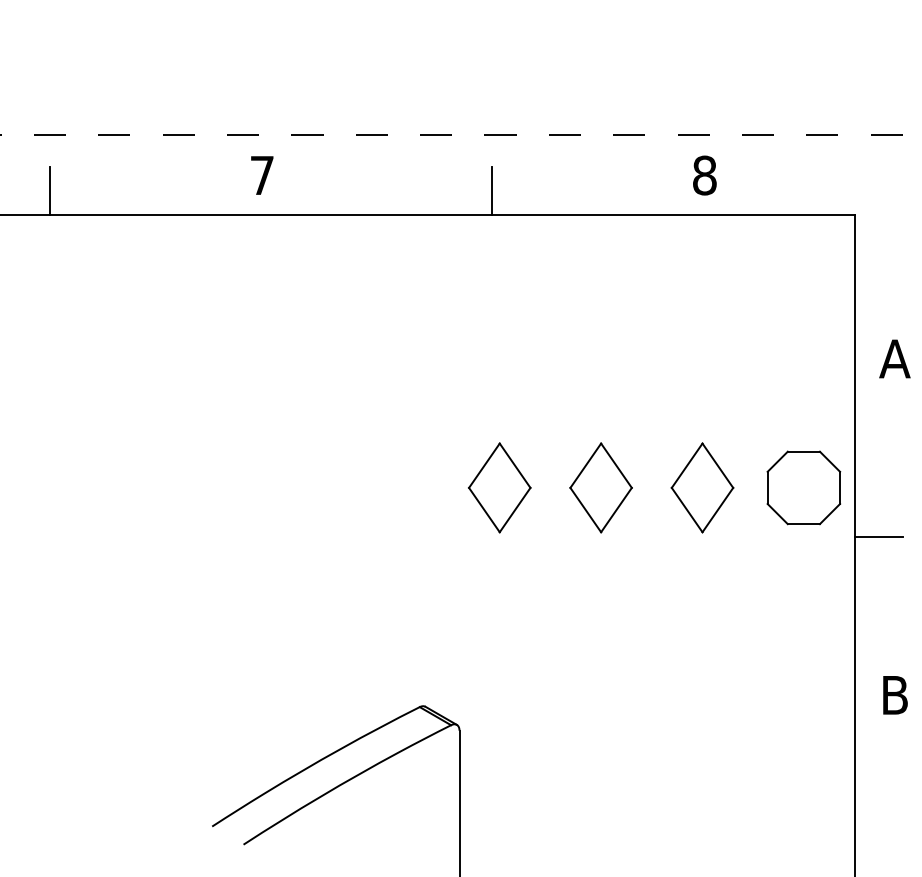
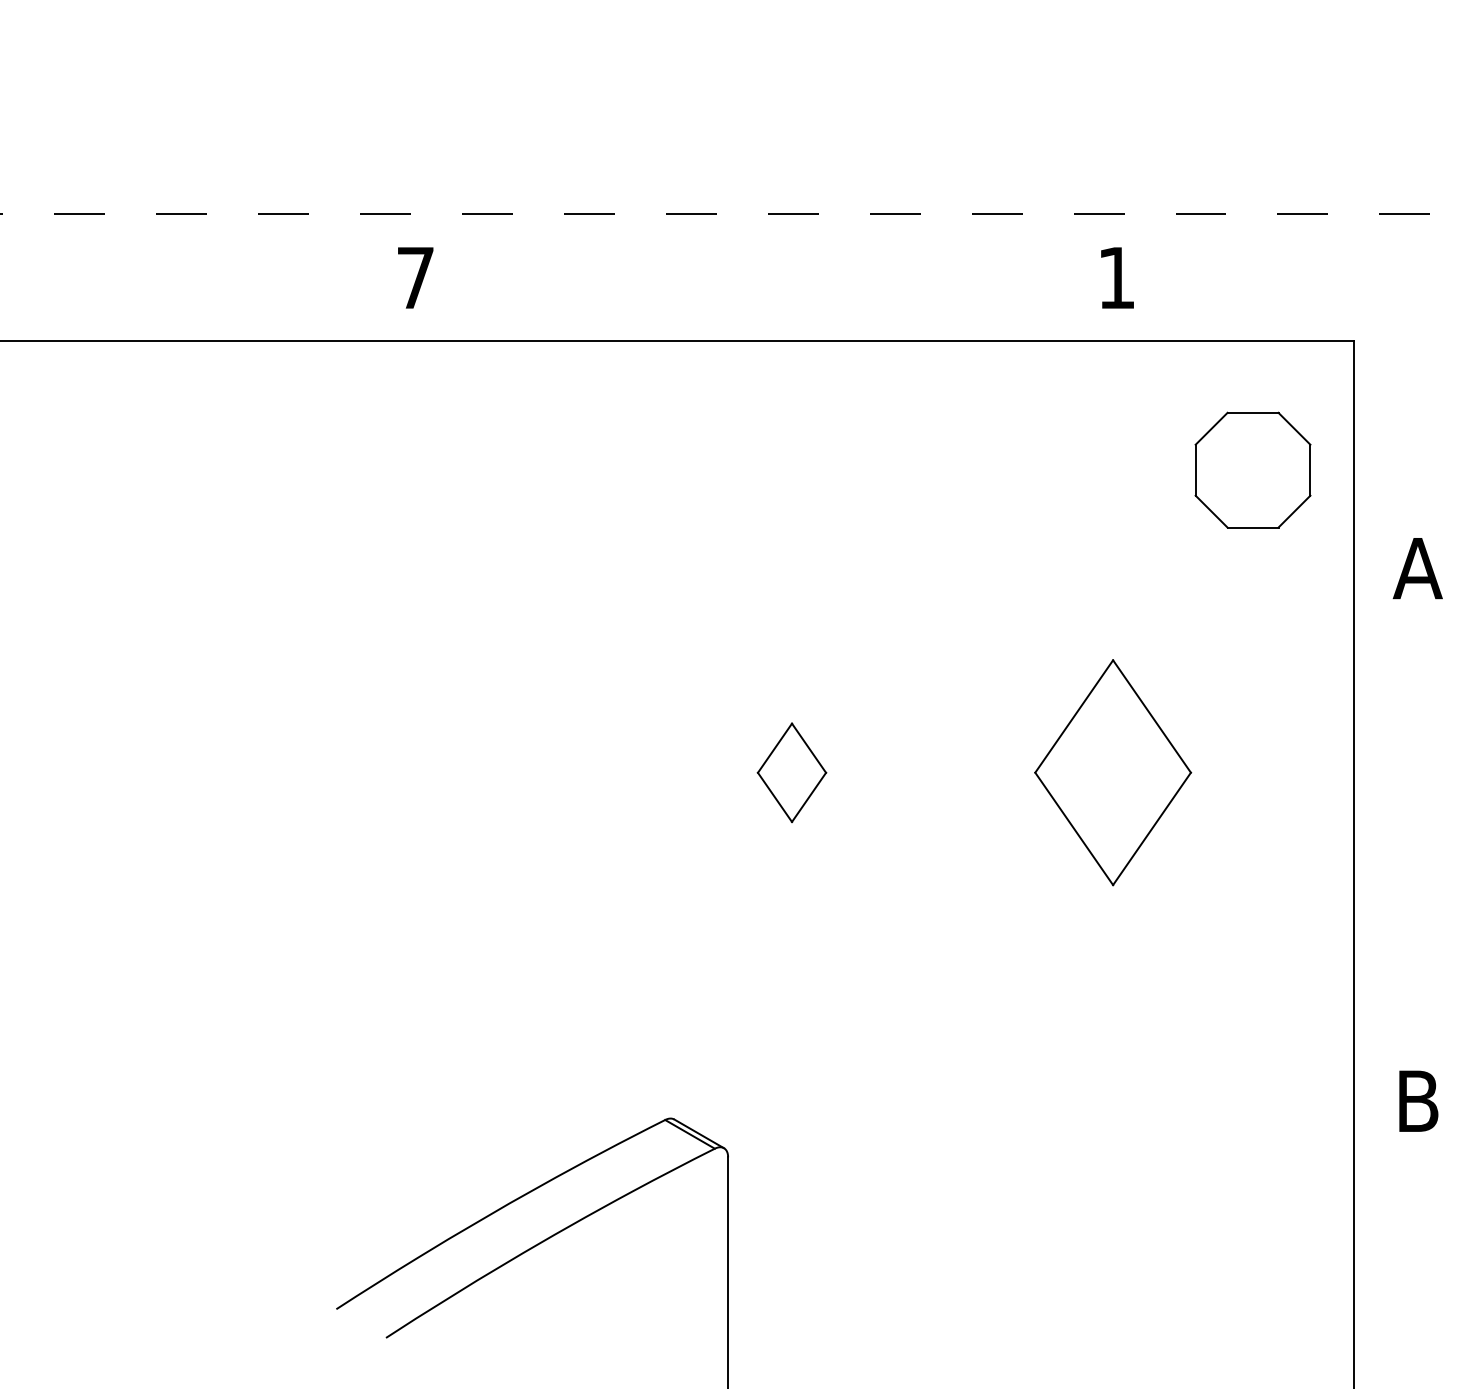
text: (704, 175) -> (1116, 277), 8 -> 1
line: (49, 191) -> (78, 303), removed
line: (492, 191) -> (780, 303), removed
part: (499, 487) -> (791, 772), size x0.7
part: (600, 487) -> (951, 772), removed
part: (702, 487) -> (1113, 772), size x1.6
part: (803, 487) -> (1252, 469), moved
line: (878, 537) -> (1391, 851), removed

